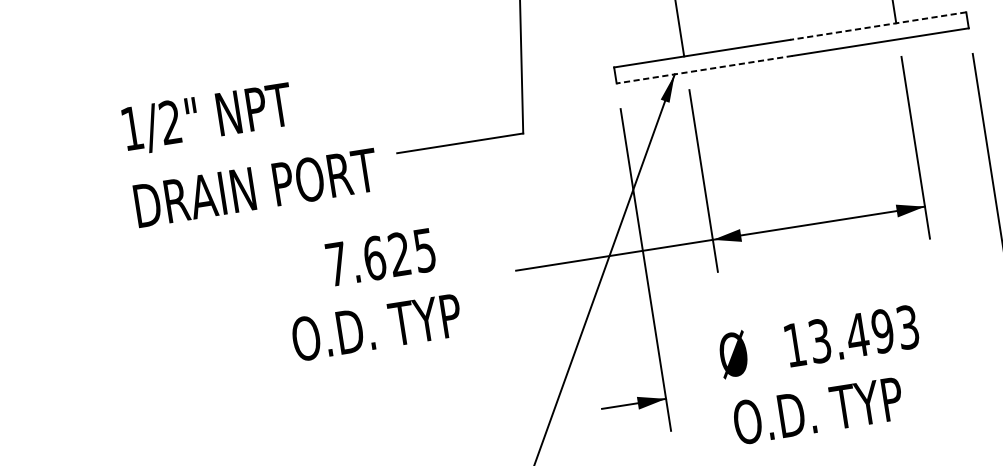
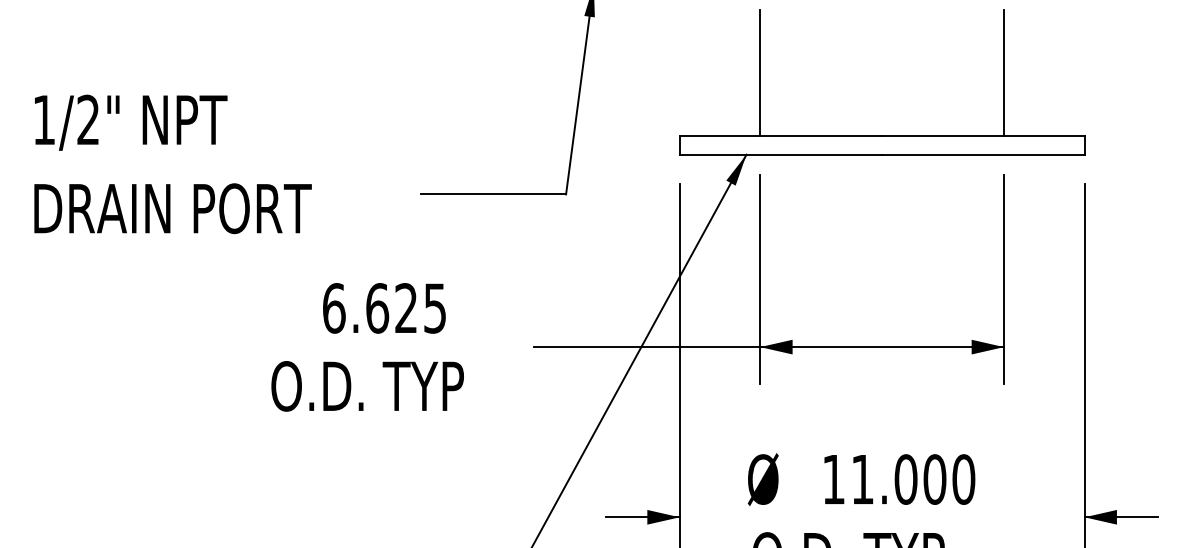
line: (877, 26) -> (982, 136), dashed -> solid
line: (704, 69) -> (780, 154), dashed -> solid
text: (249, 149) -> (172, 164), moved
text: (337, 264) -> (334, 308), 7.625 -> 6.625
text: (864, 334) -> (913, 479), 13.493 -> 11.000

